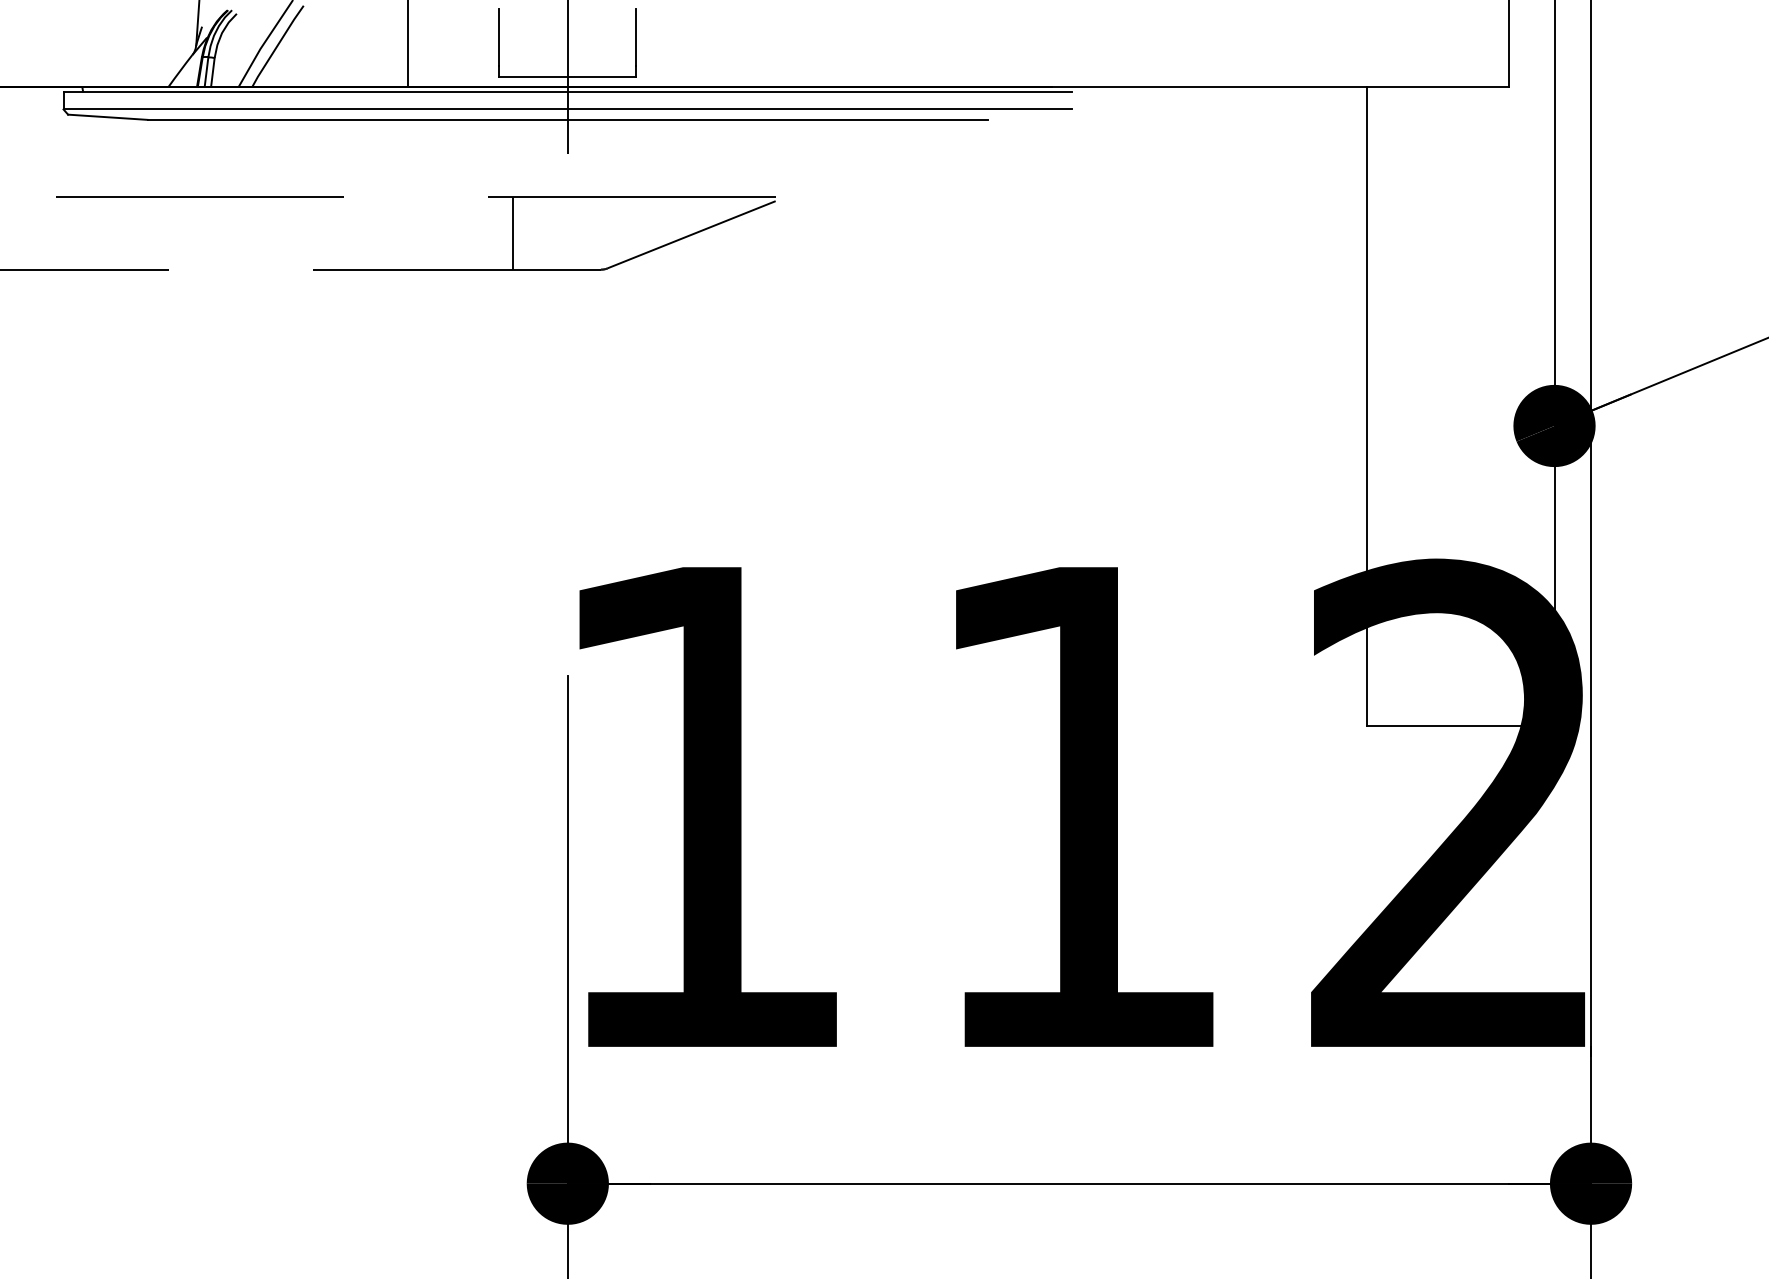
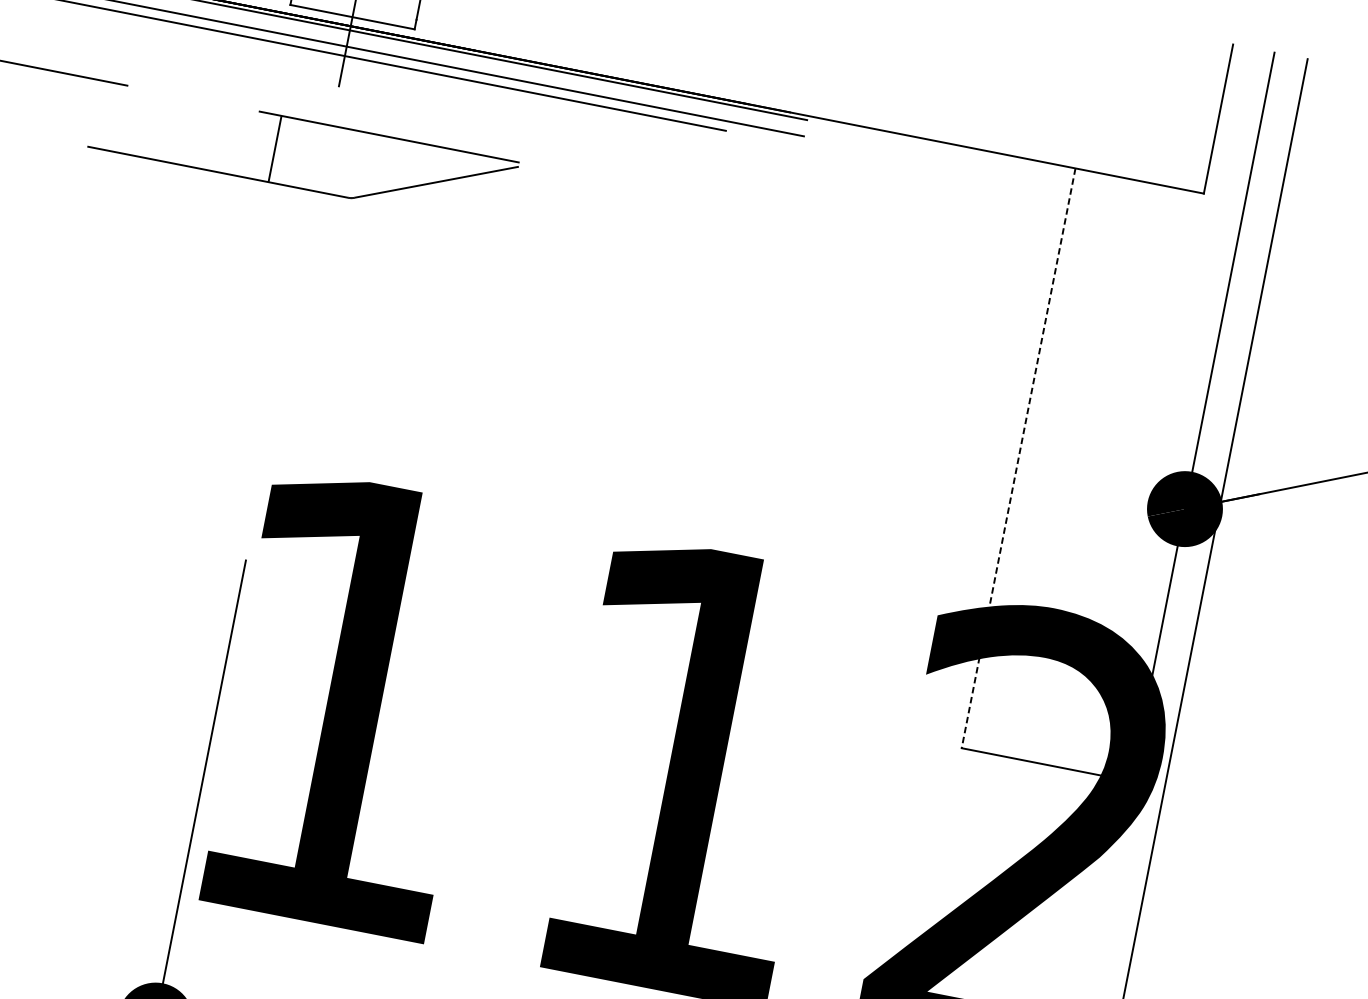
line: (1367, 406) -> (1018, 458), solid -> dashed

